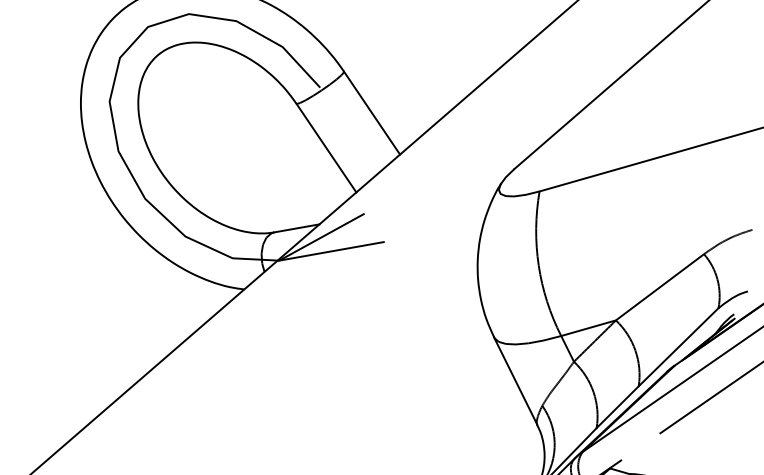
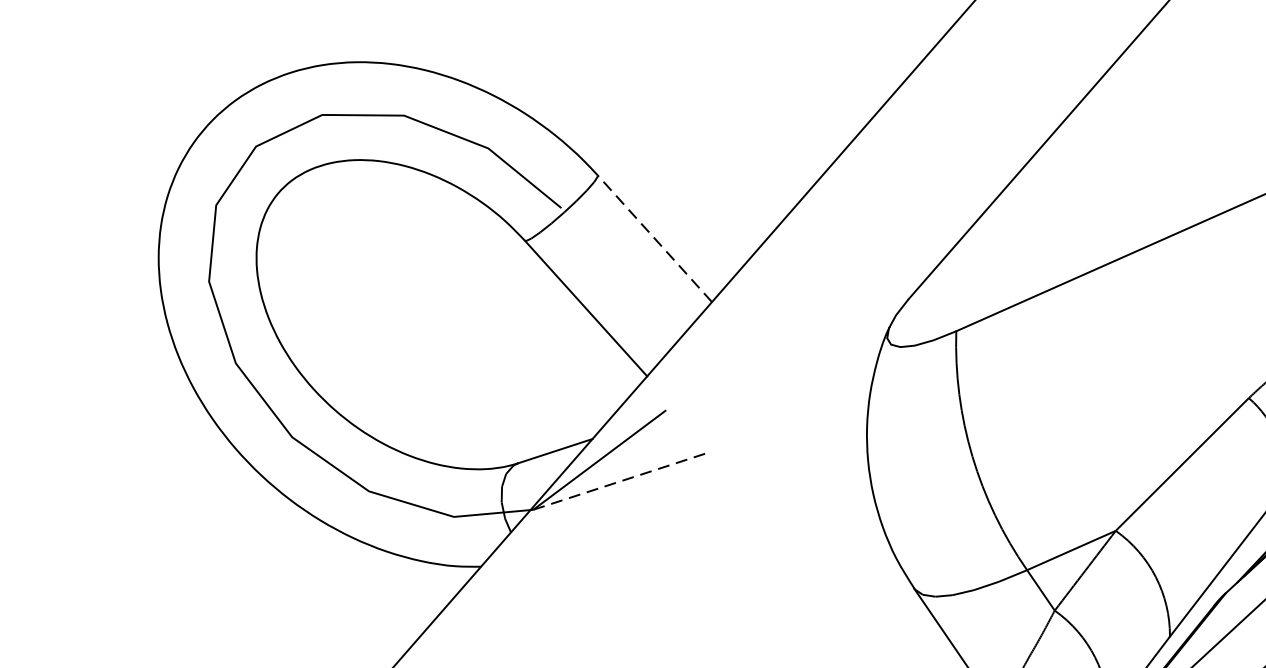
line: (371, 112) -> (653, 237), solid -> dashed
line: (332, 251) -> (620, 481), solid -> dashed

